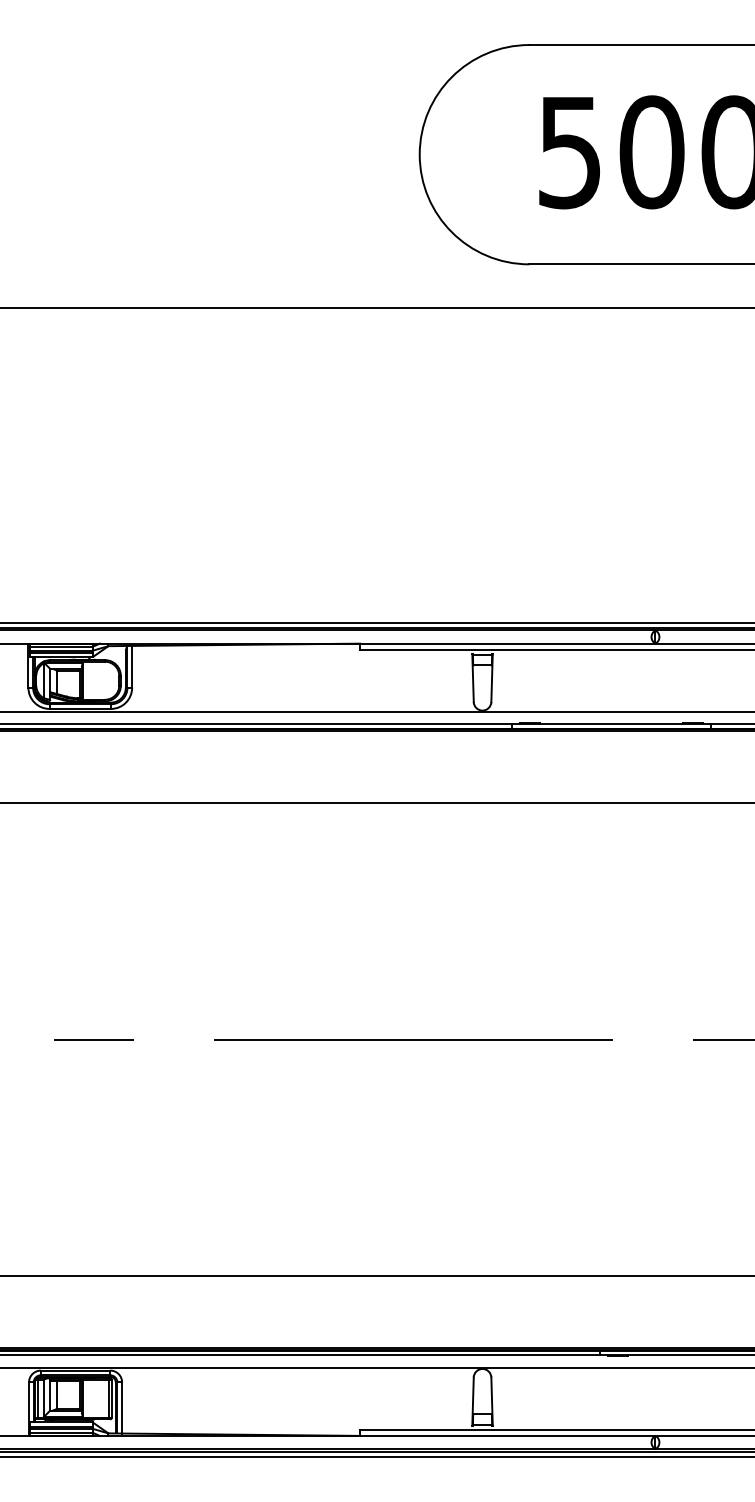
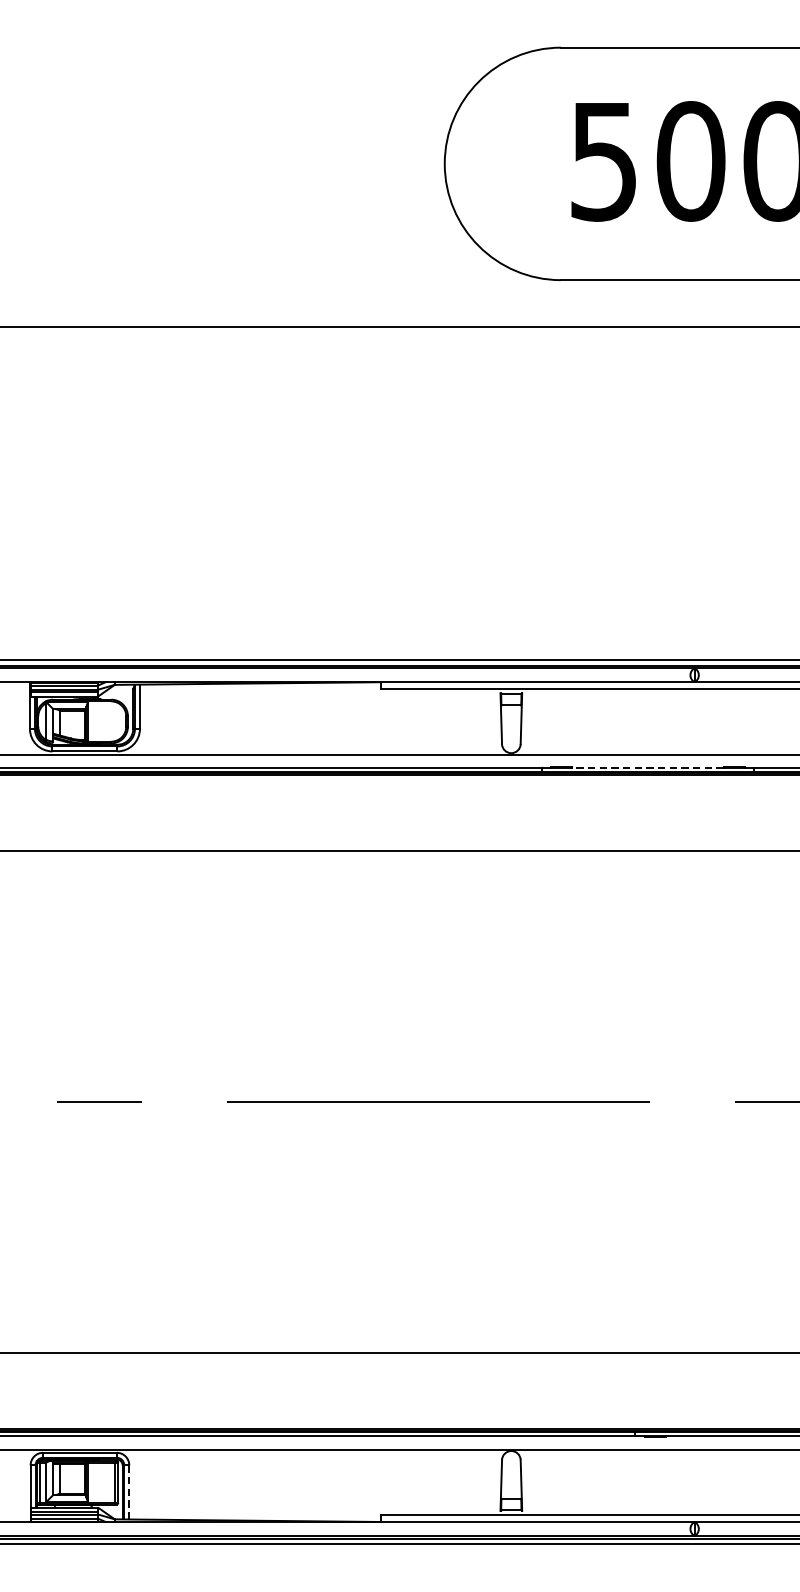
line: (610, 724) -> (646, 767), solid -> dashed
line: (122, 1407) -> (129, 1491), solid -> dashed

